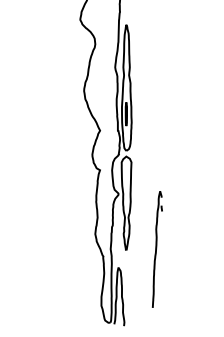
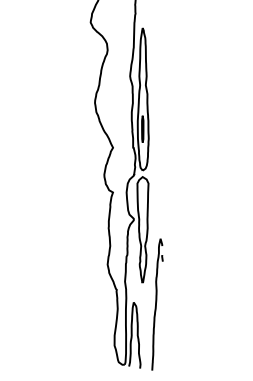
part: (156, 249) -> (156, 304), moved

